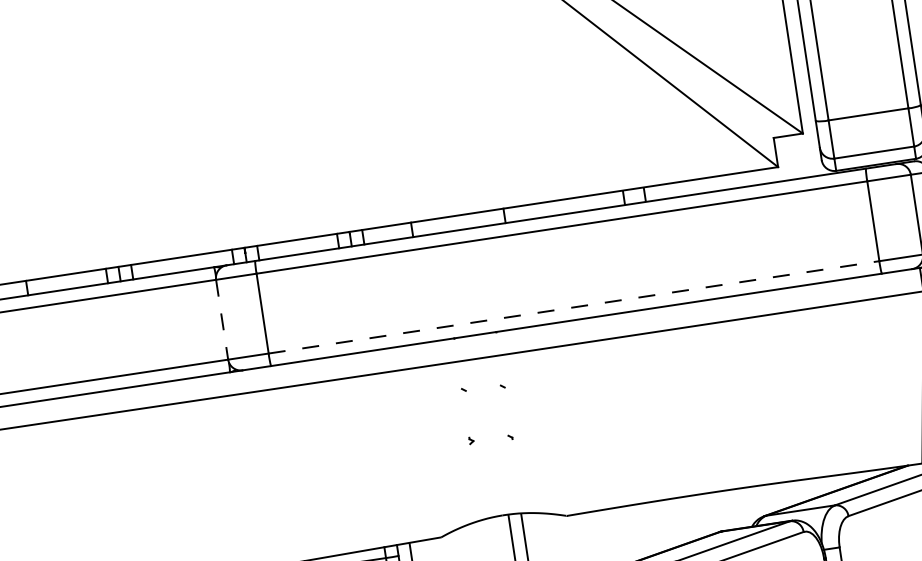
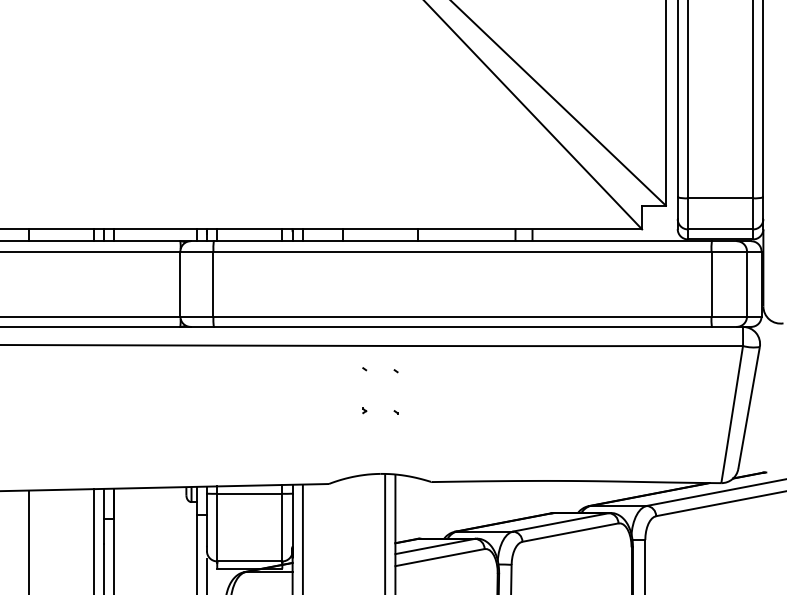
line: (574, 307) -> (462, 316), dashed -> solid
line: (222, 320) -> (180, 284), dashed -> solid

